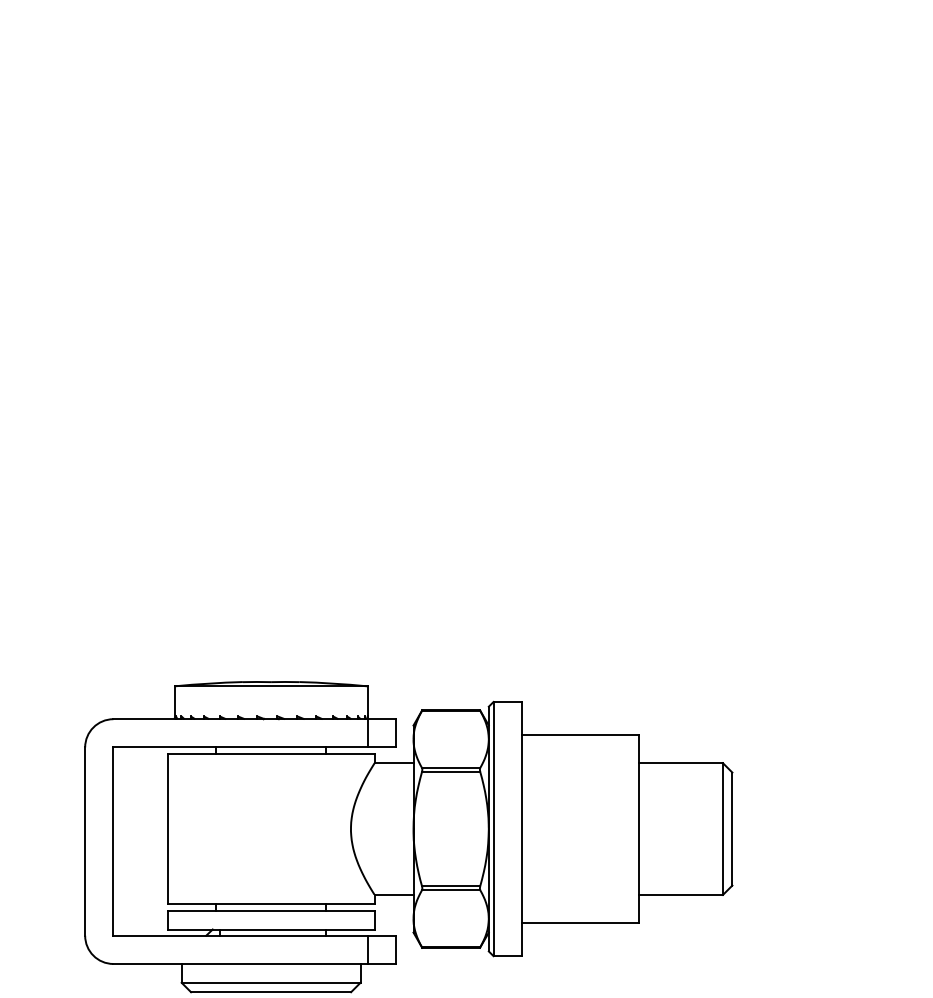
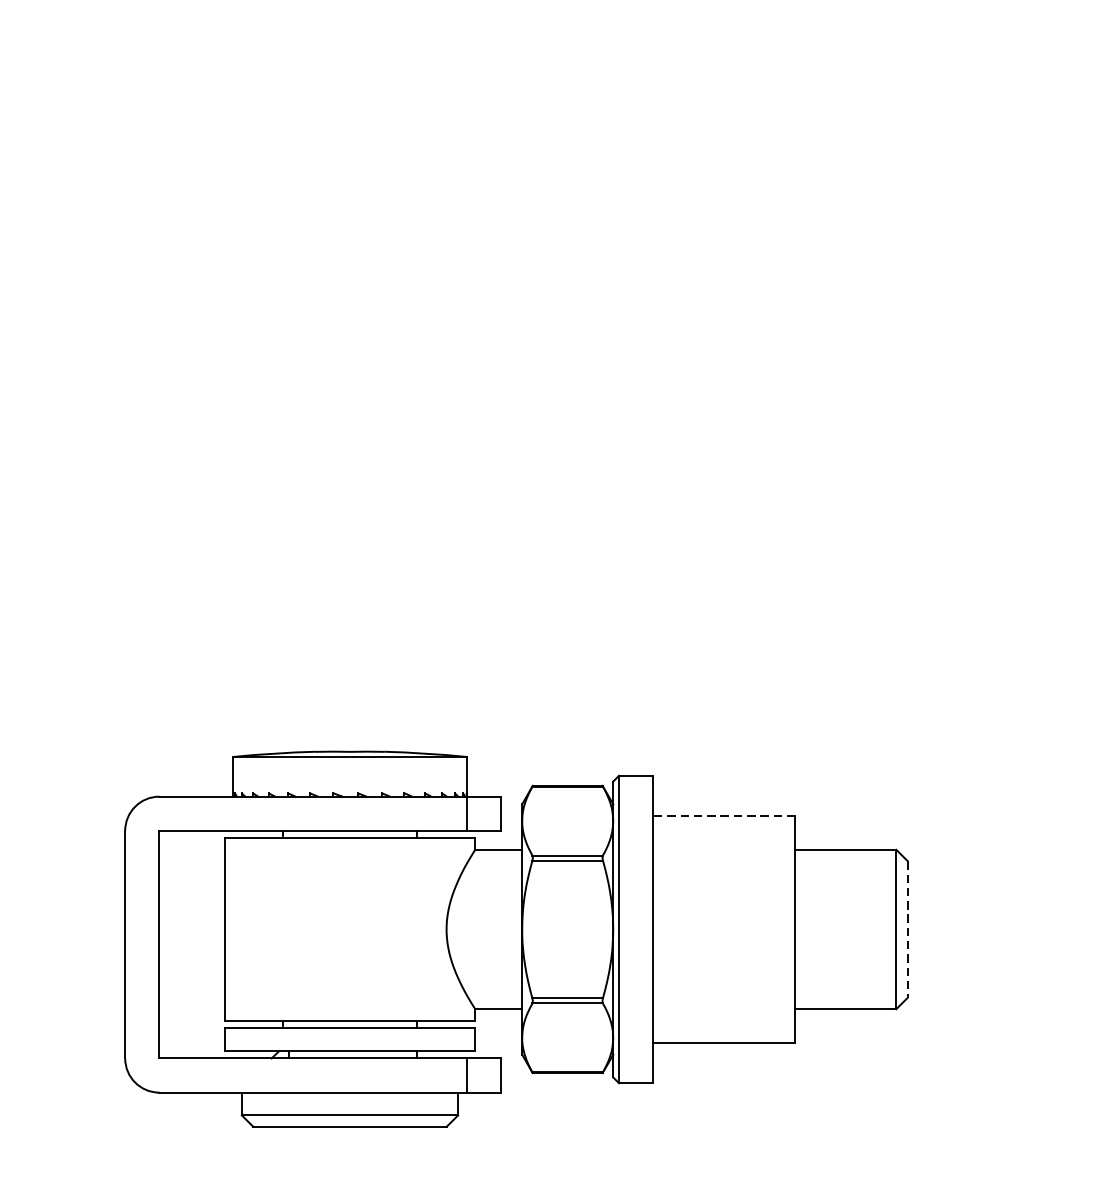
line: (580, 734) -> (724, 815), solid -> dashed
line: (732, 829) -> (907, 930), solid -> dashed

